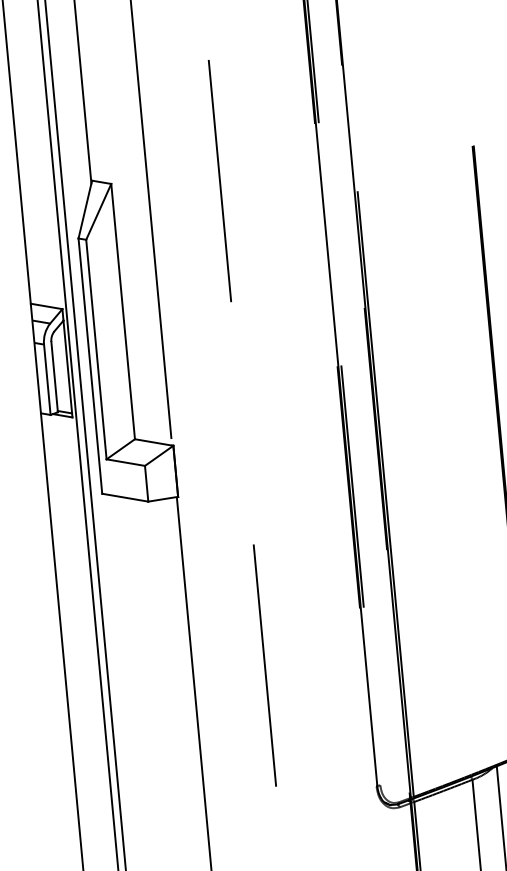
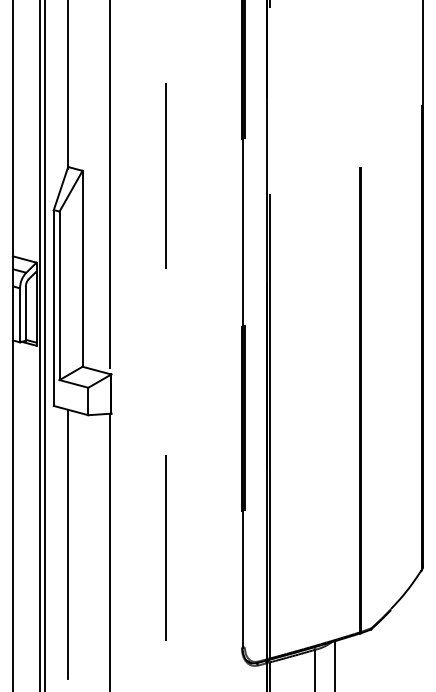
line: (136, 671) -> (67, 543), added

